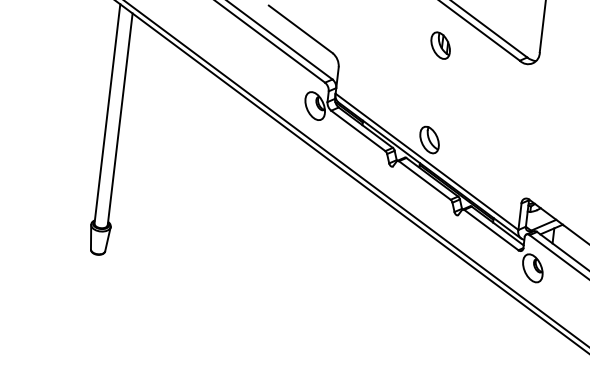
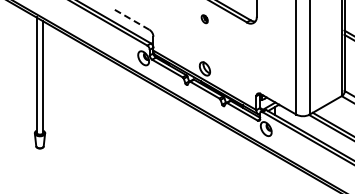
line: (300, 29) -> (131, 19), solid -> dashed
part: (439, 43) -> (204, 18), size x0.6

